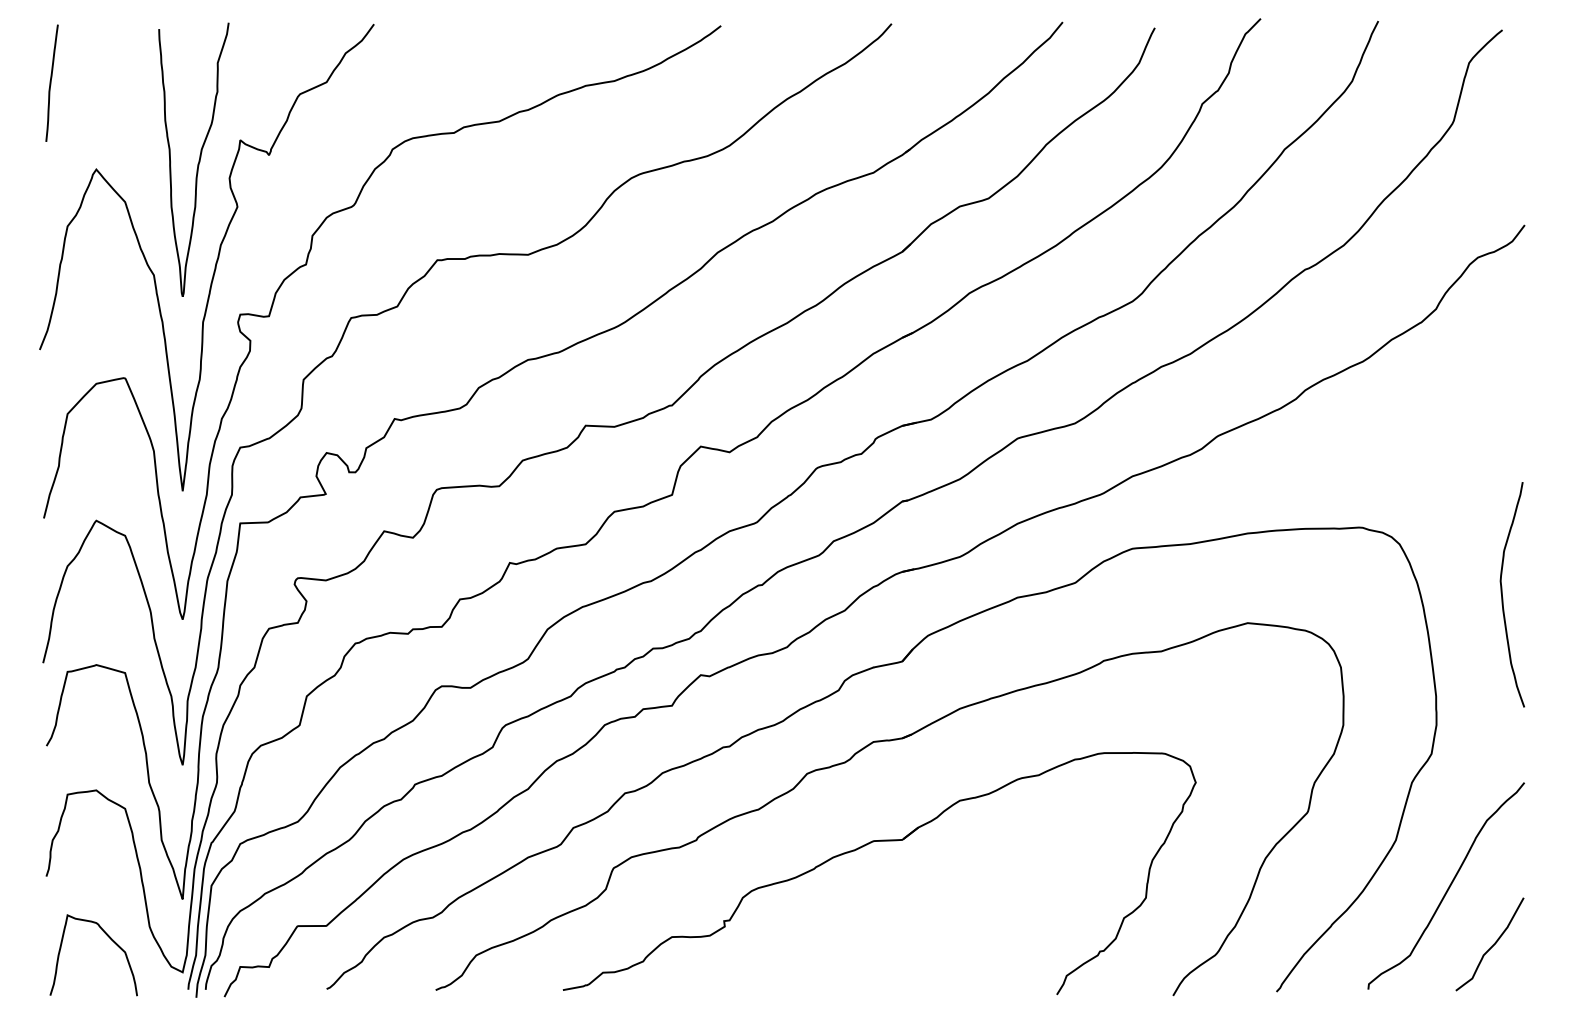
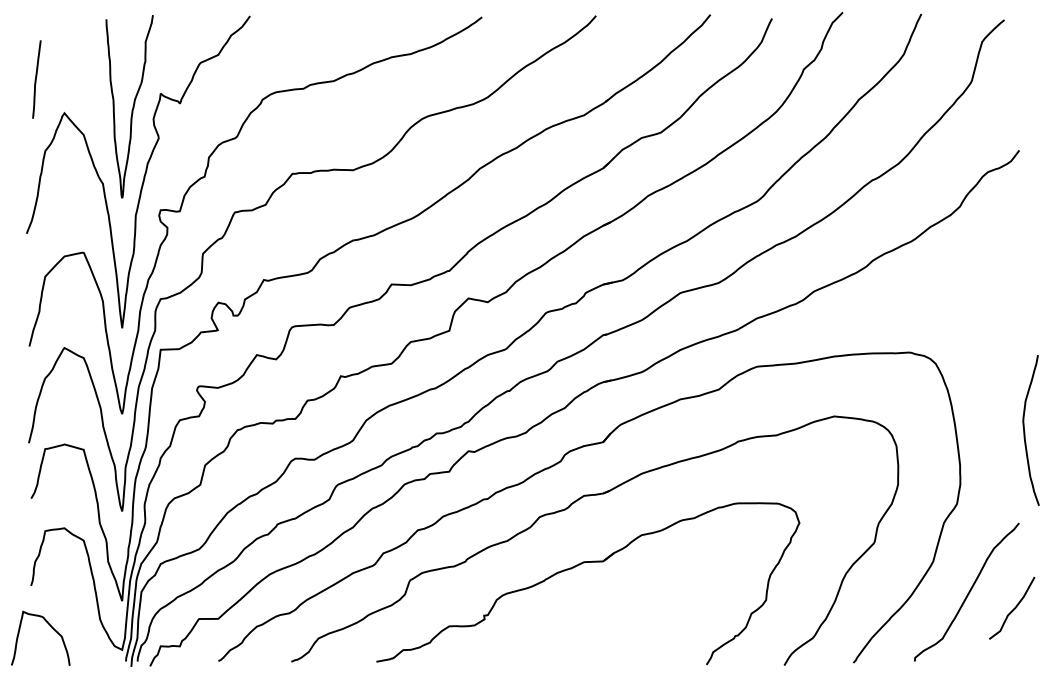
curve: (51, 83) -> (36, 79), moved
curve: (1504, 596) -> (1025, 431), moved
curve: (109, 940) -> (51, 628), moved
curve: (1492, 944) -> (1013, 608), moved

